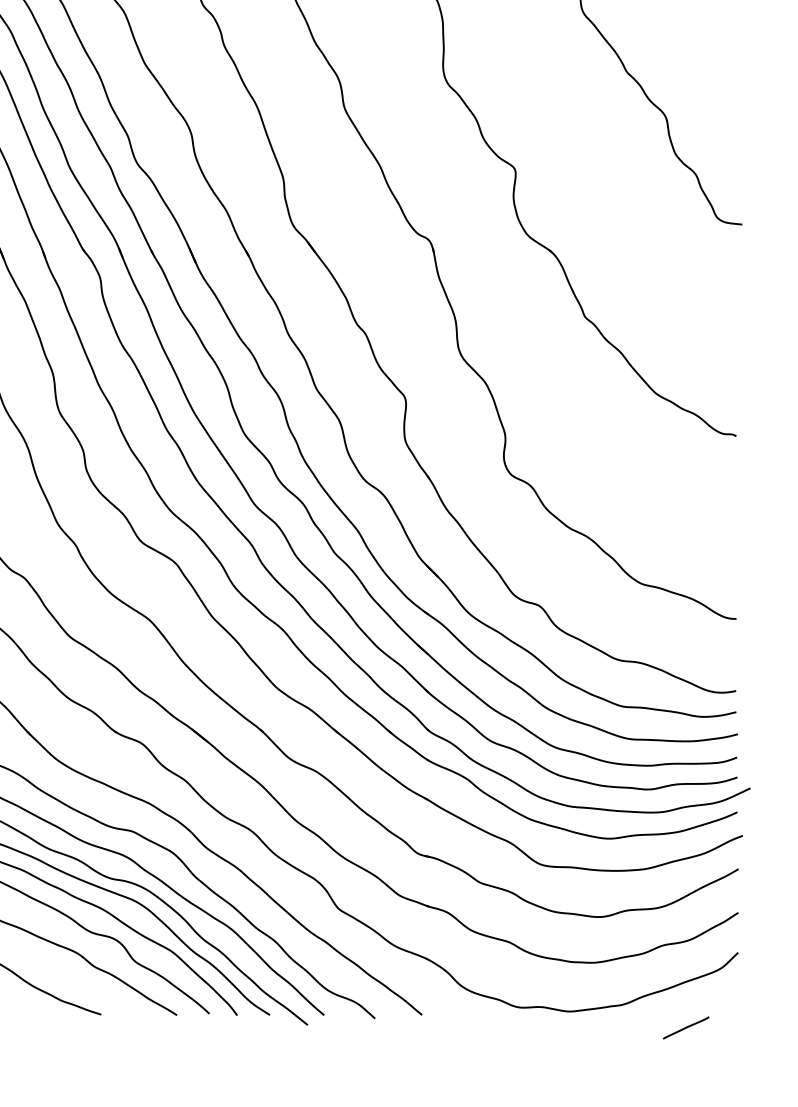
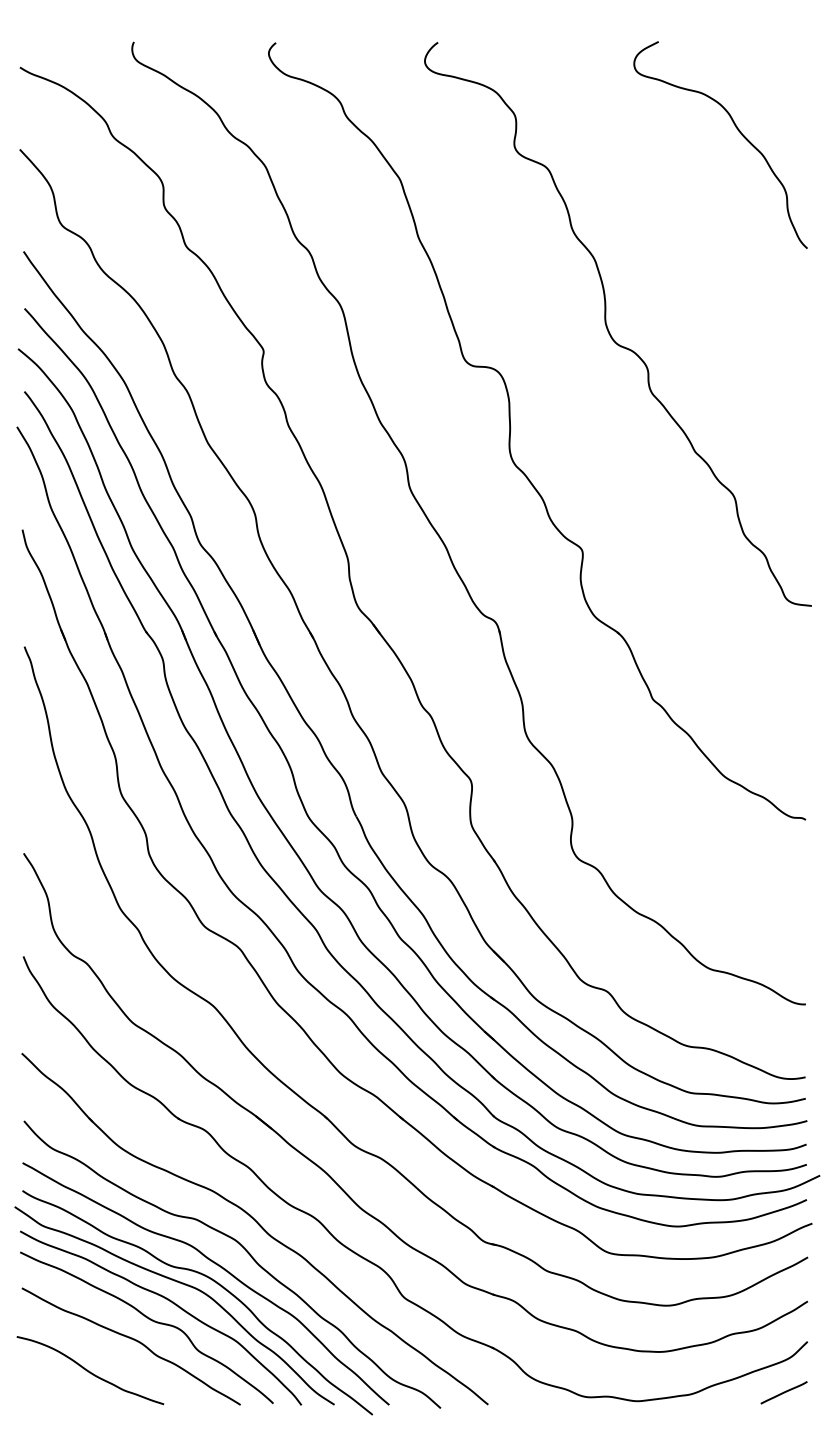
line: (685, 1027) -> (783, 1392), moved

